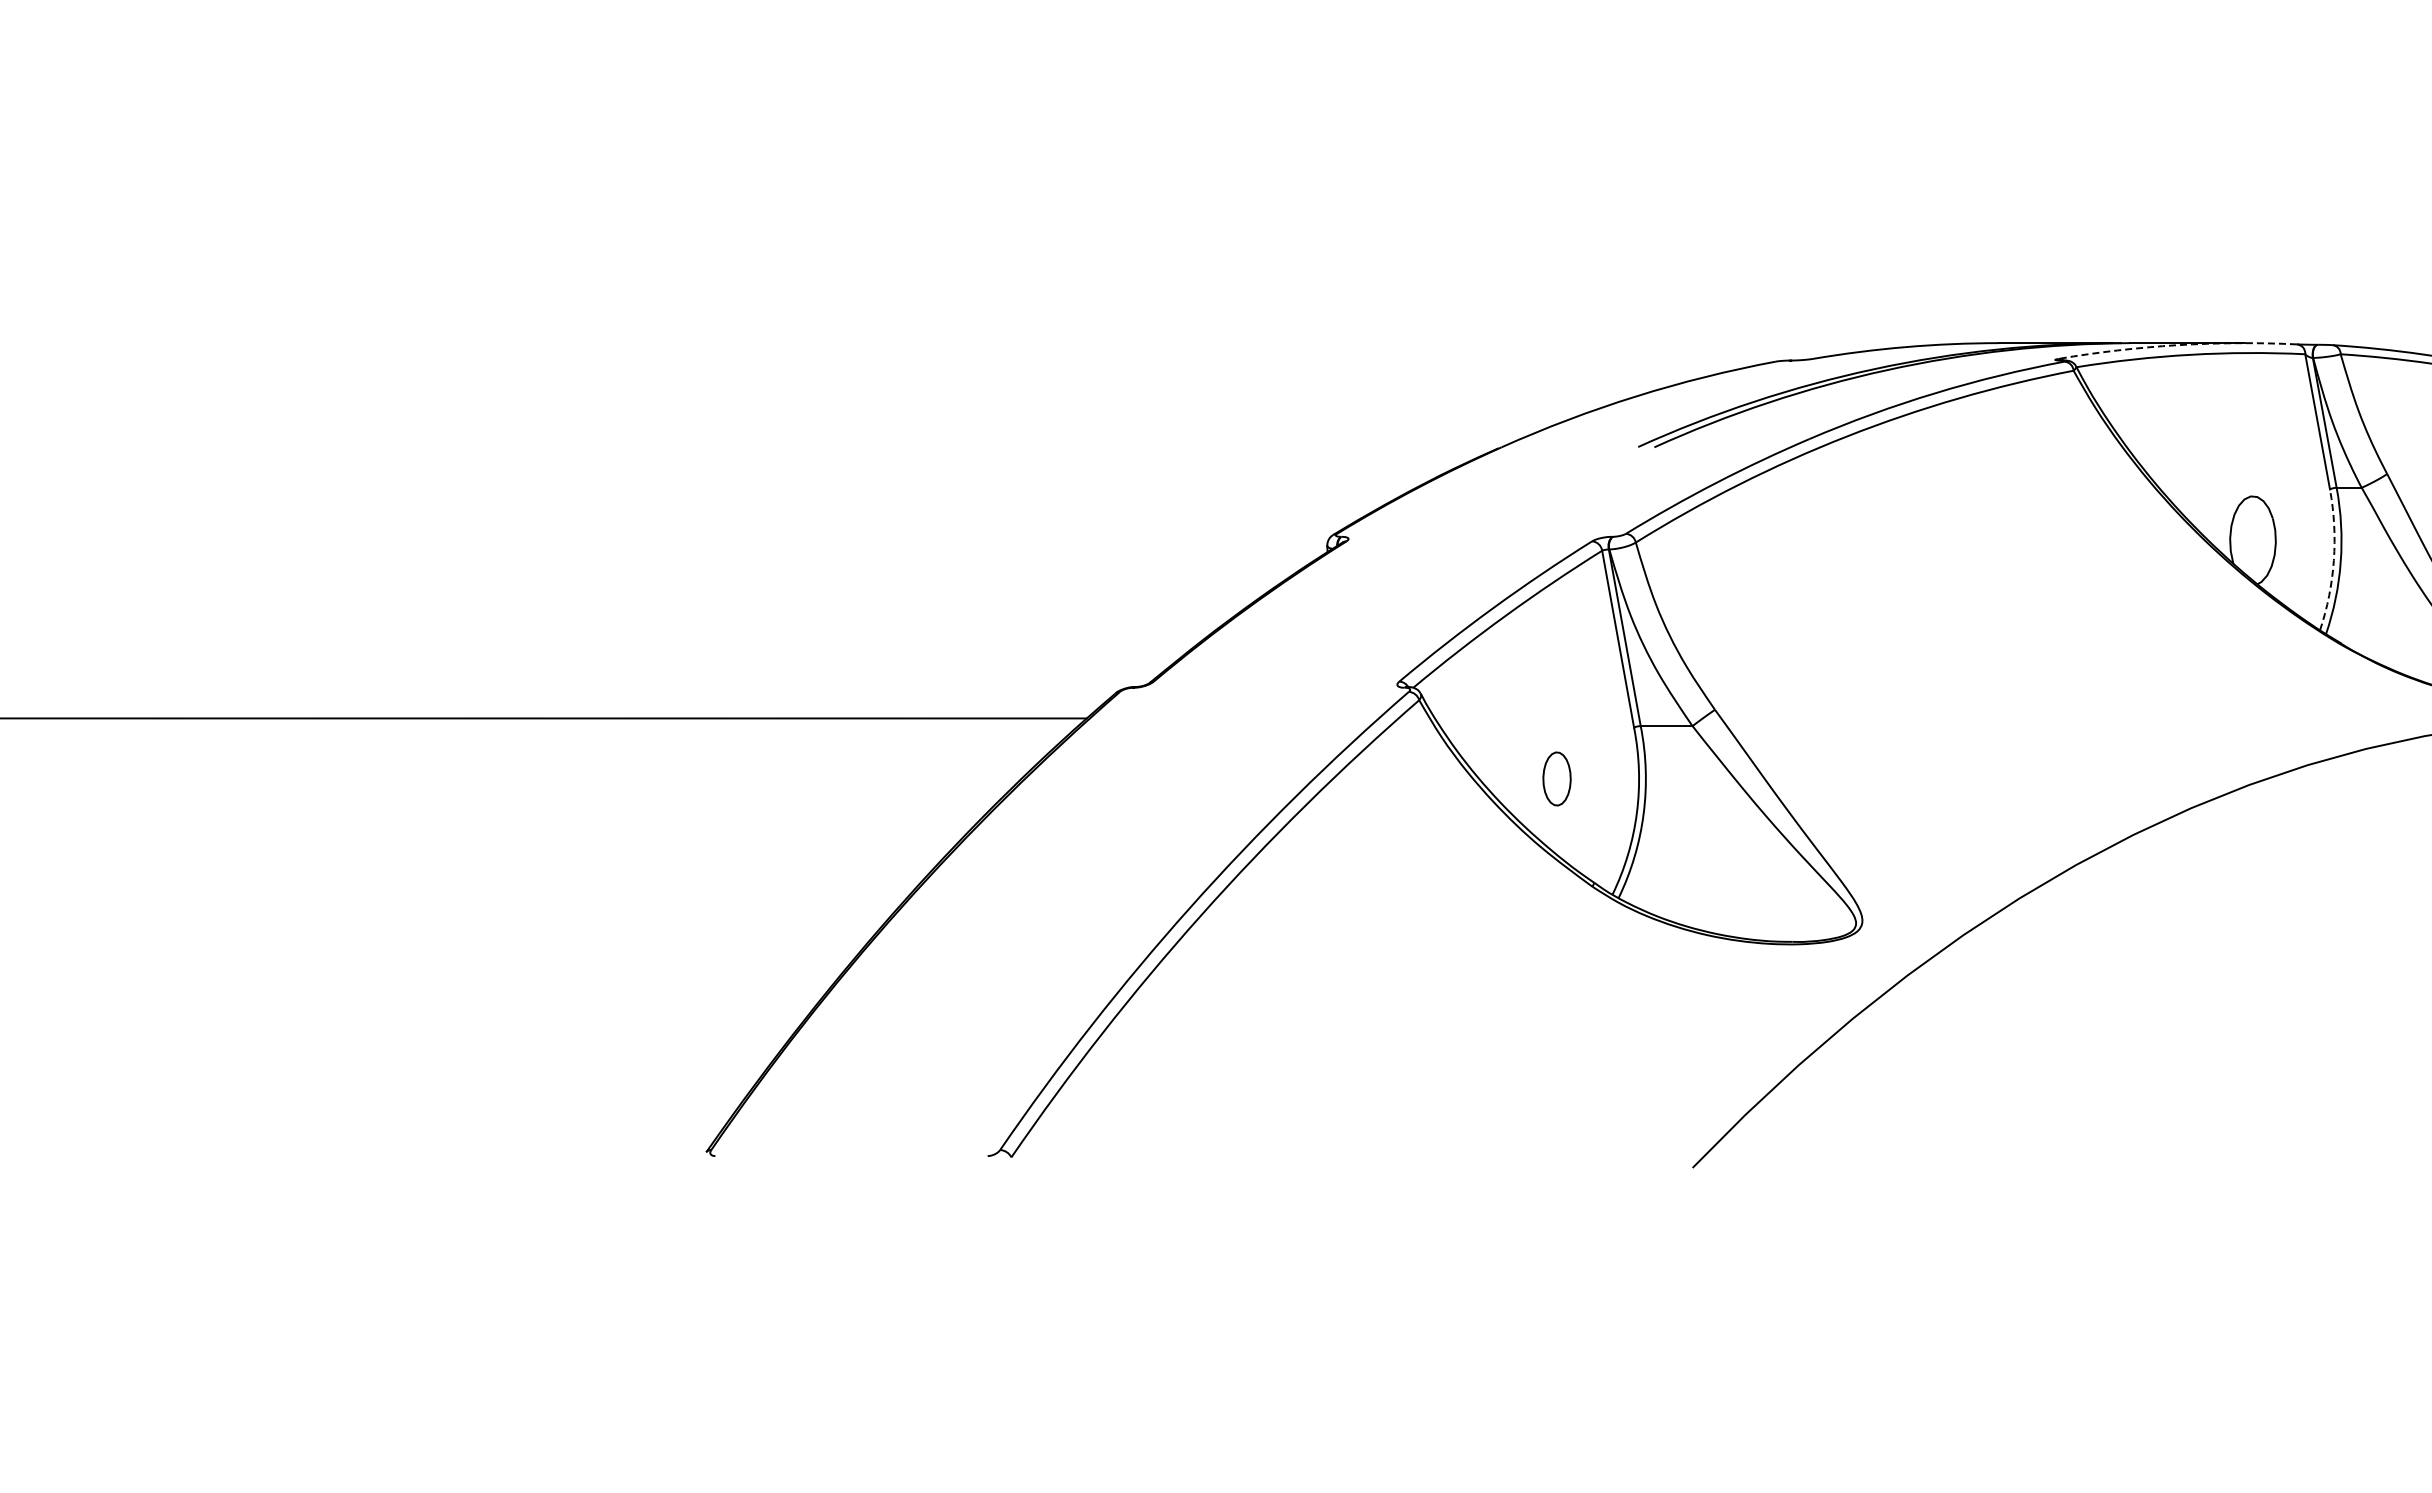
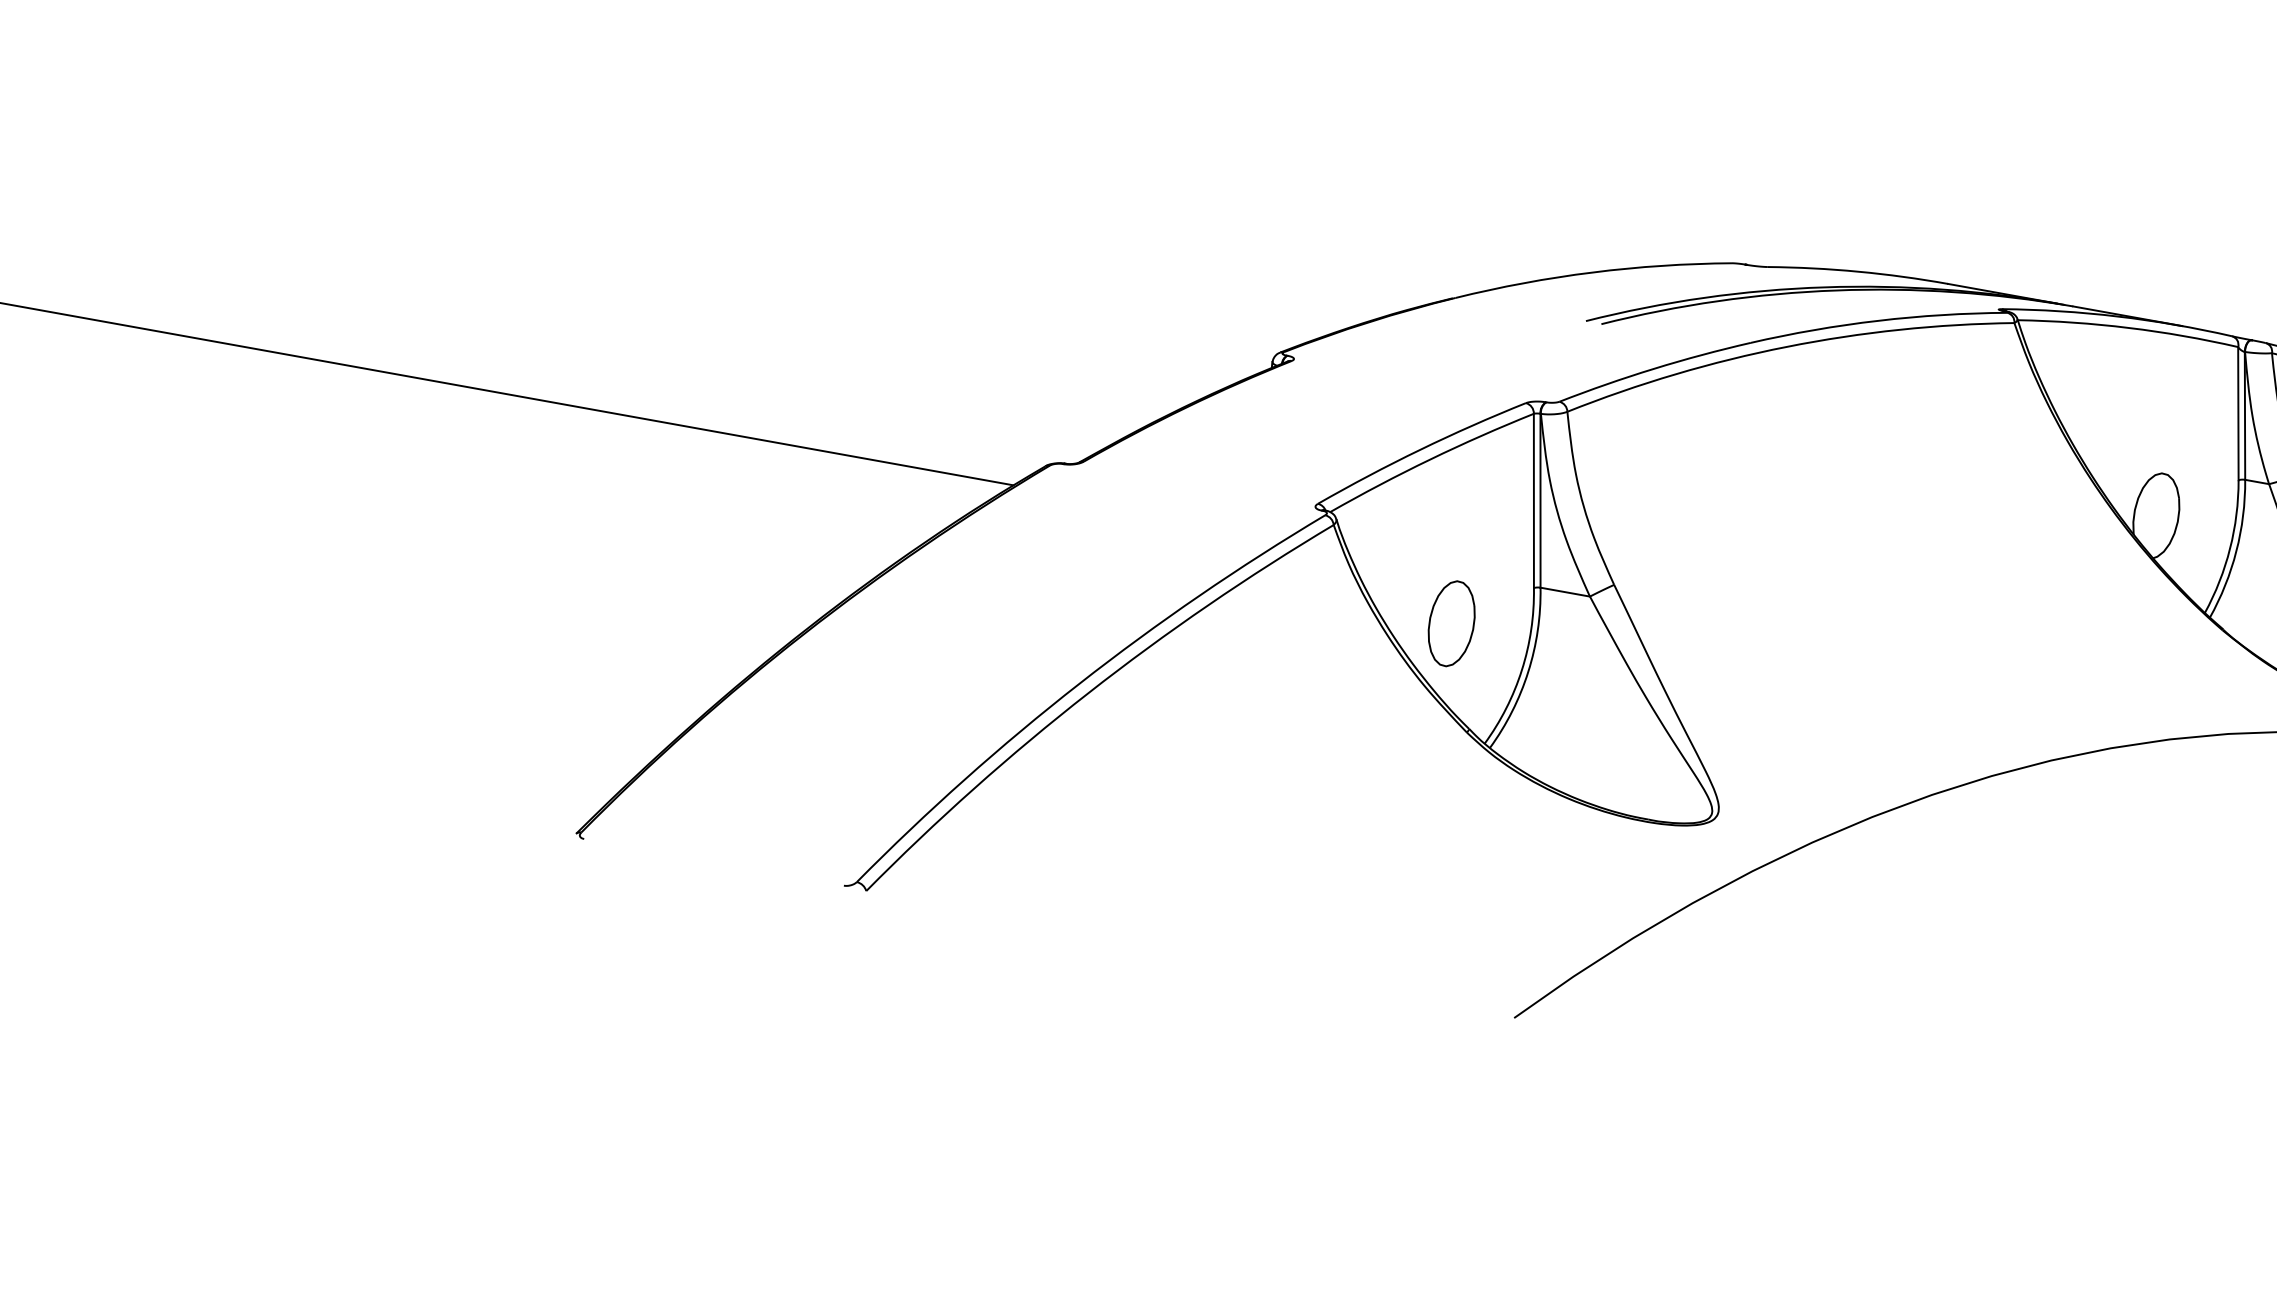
arc: (2177, 345) -> (2117, 316), dashed -> solid
arc: (2333, 560) -> (2229, 548), dashed -> solid
part: (1556, 778) -> (1451, 623), size x1.67

